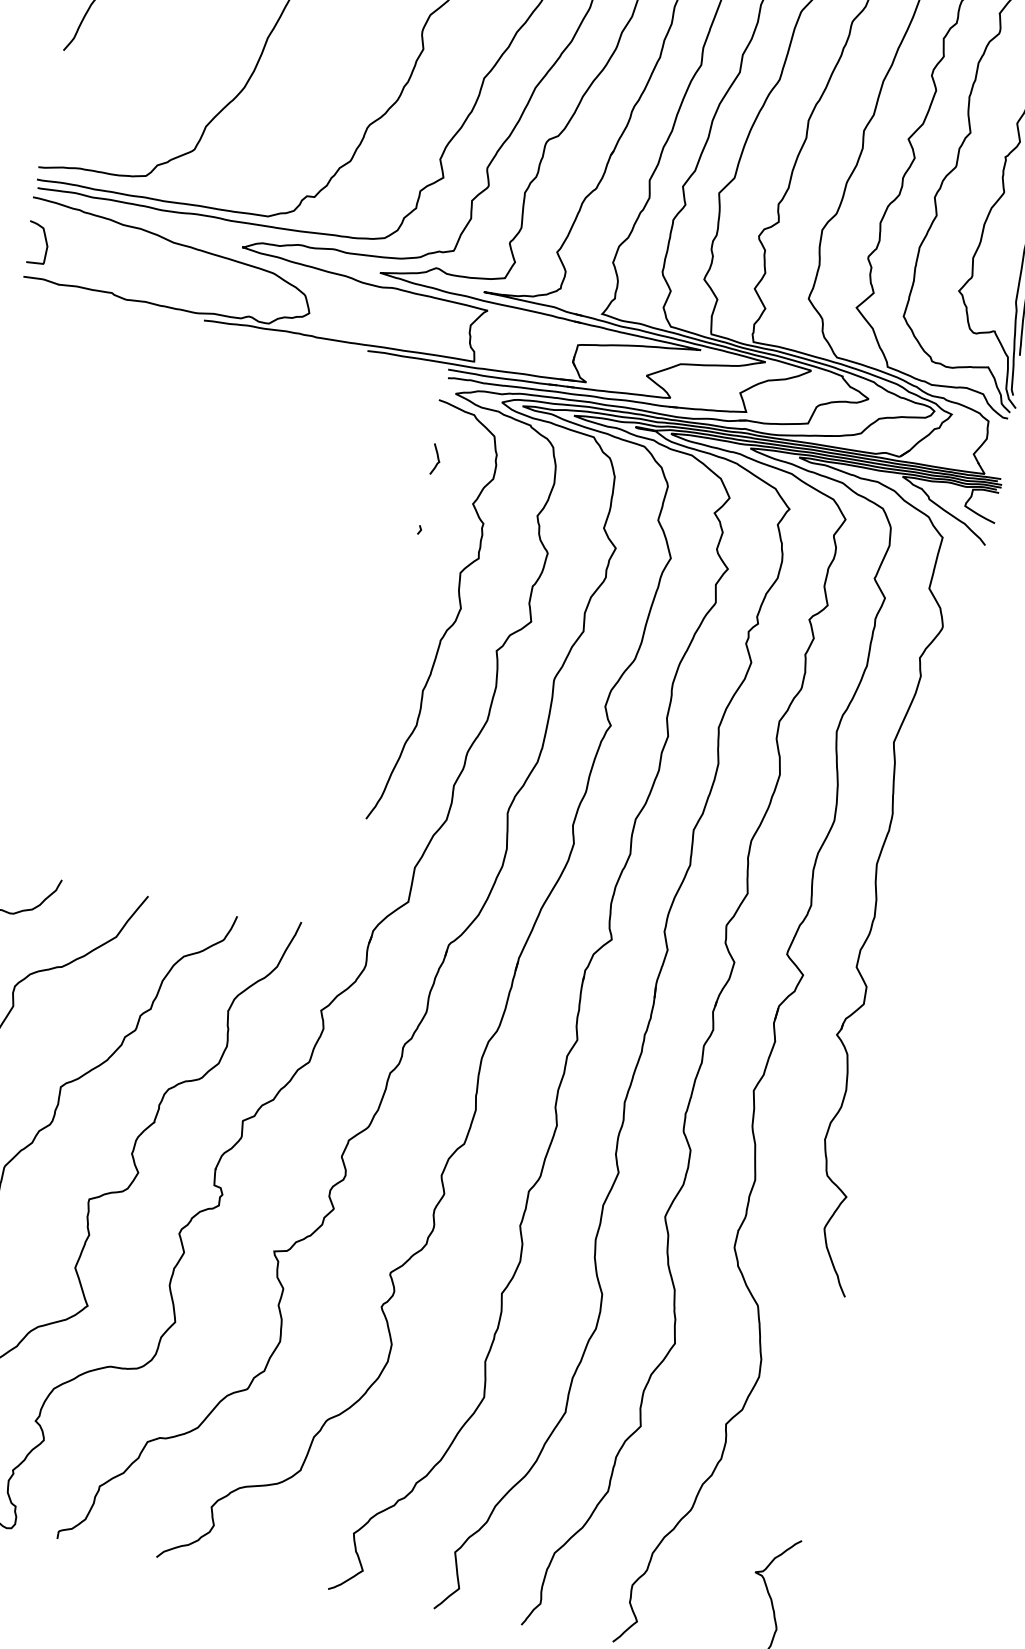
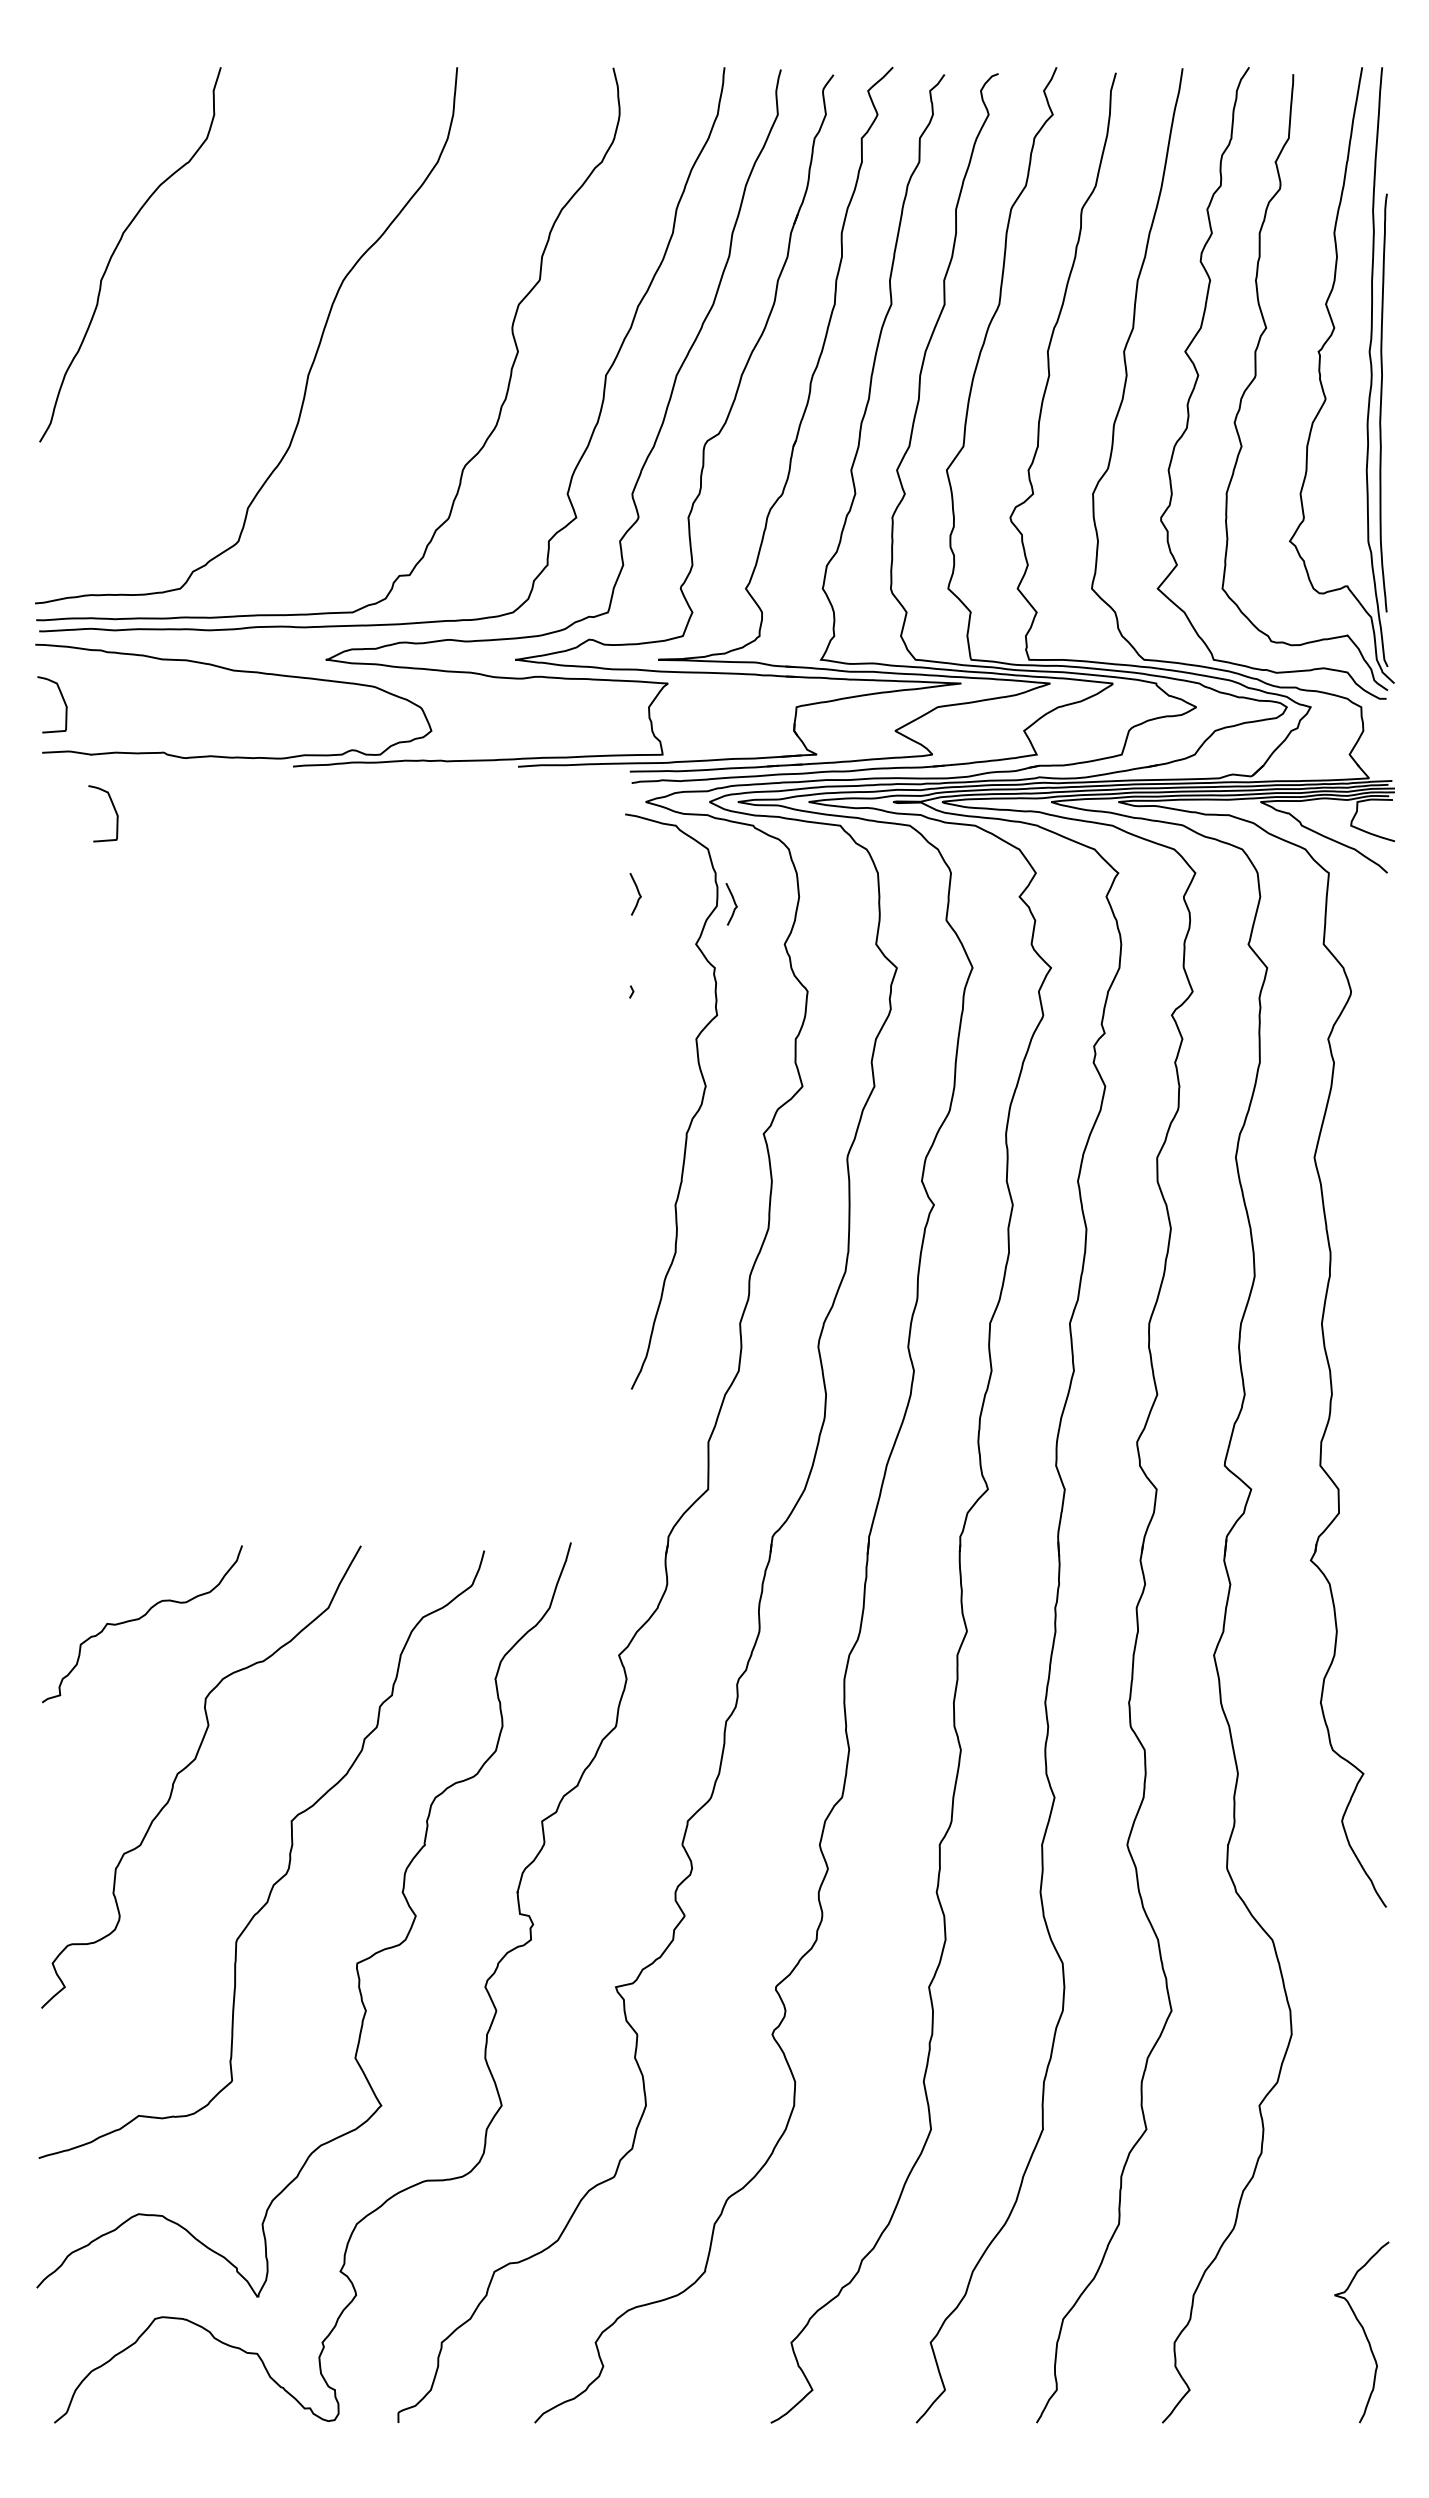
curve: (67, 326) -> (113, 808), added
curve: (505, 478) -> (733, 902), added

